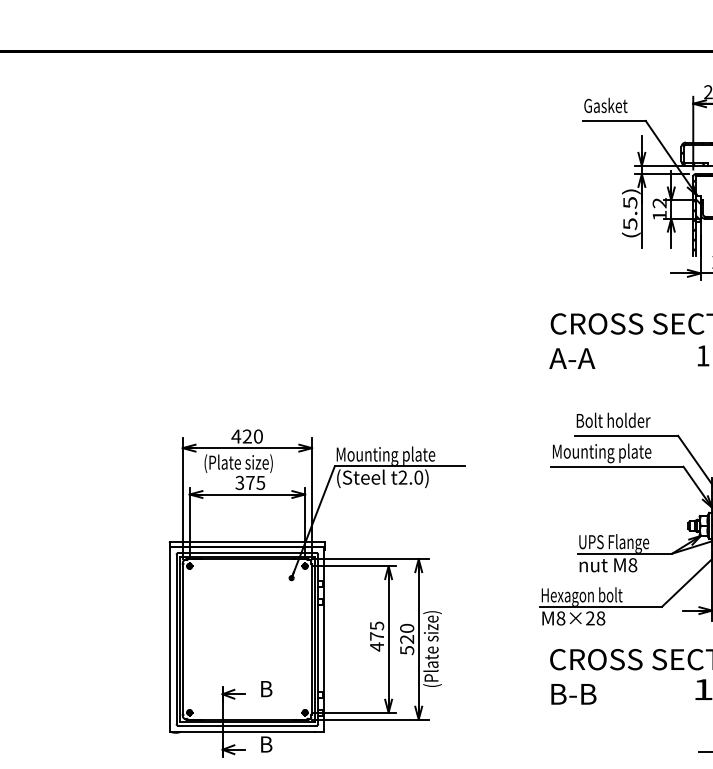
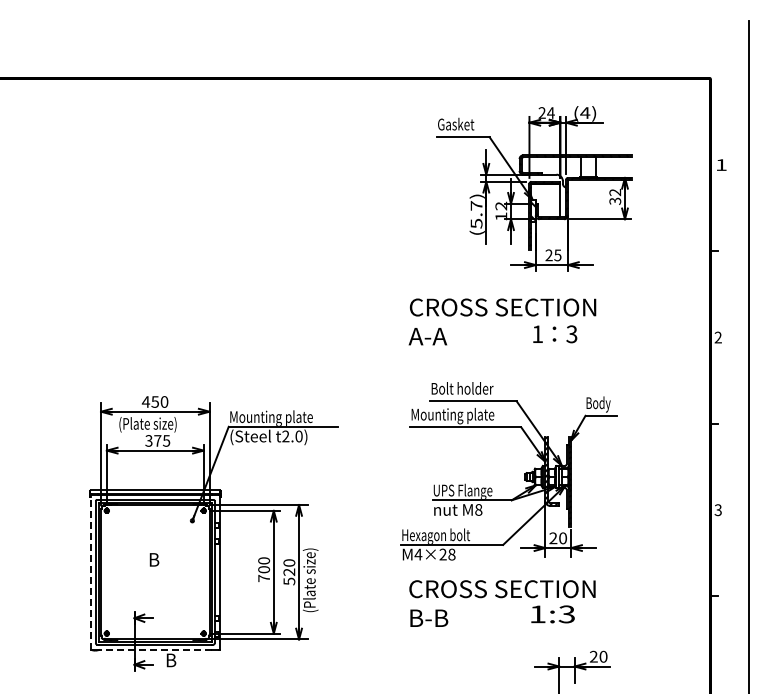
text: (630, 202) -> (476, 205), (5.5) -> (5.7)
text: (247, 435) -> (155, 401), 420 -> 450
text: (561, 618) -> (418, 554), M8×28 -> M4×28
text: (377, 636) -> (264, 569), 475 -> 700
line: (170, 639) -> (90, 572), solid -> dashed
text: (266, 688) -> (154, 559), moved
line: (247, 731) -> (155, 649), solid -> dashed

